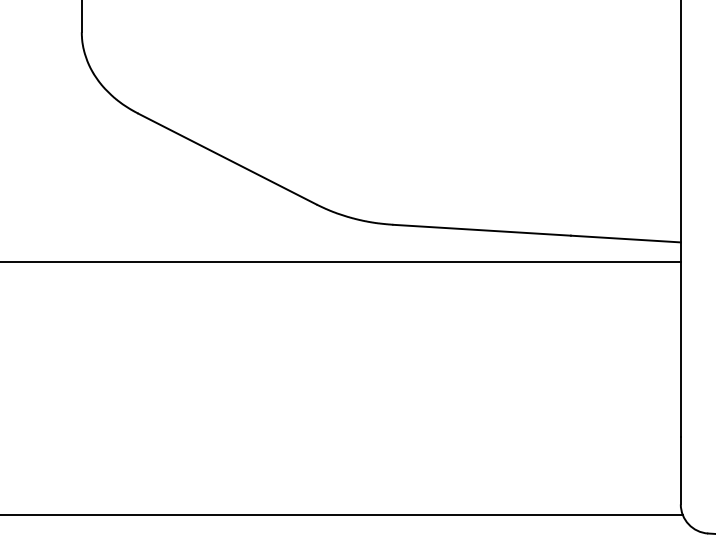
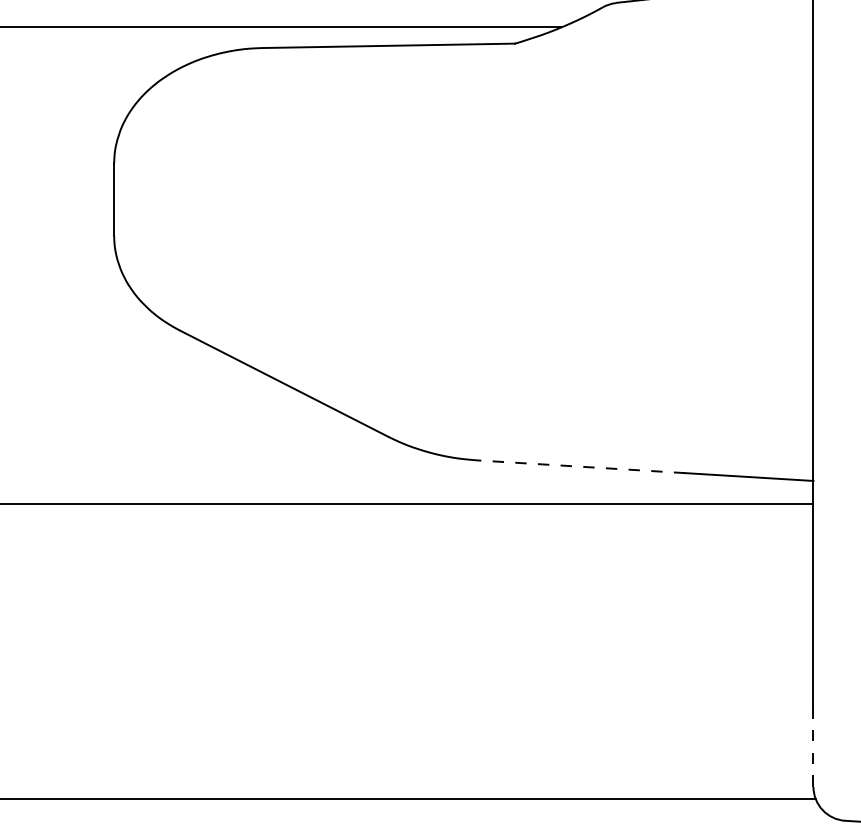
line: (482, 230) -> (581, 466), solid -> dashed
line: (680, 470) -> (813, 747), solid -> dashed

